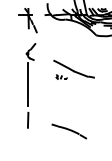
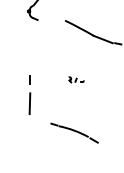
part: (61, 76) -> (76, 78), moved
line: (28, 81) -> (30, 49), removed
part: (68, 131) -> (73, 133), moved

